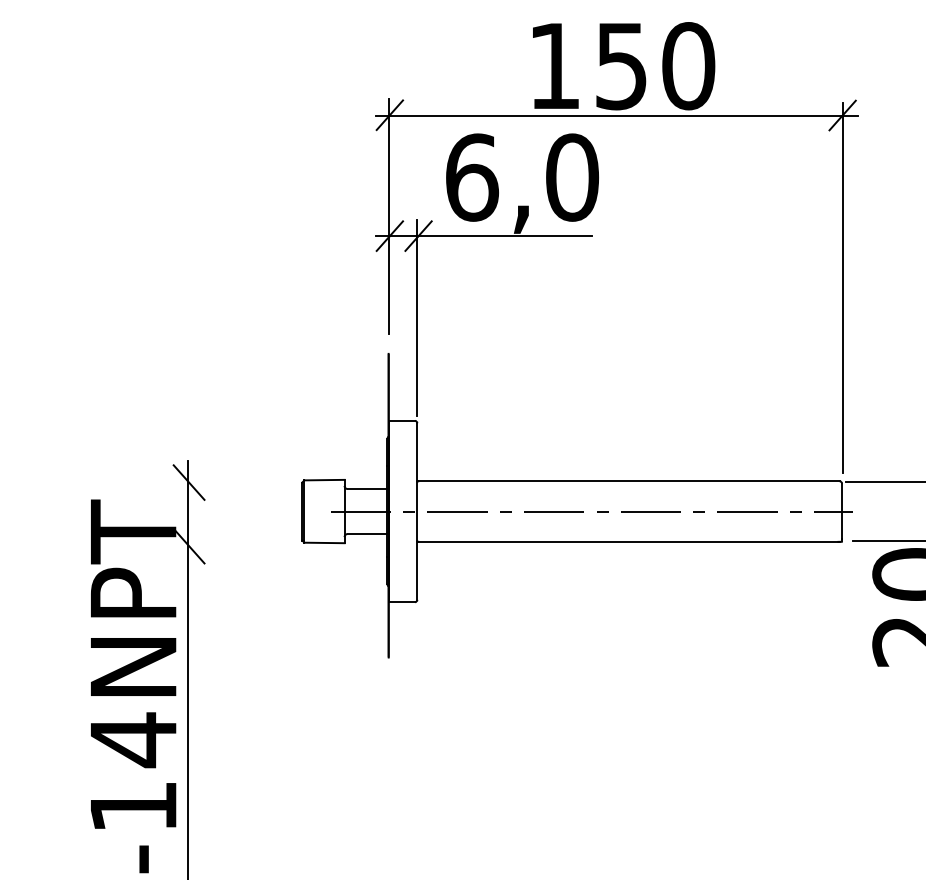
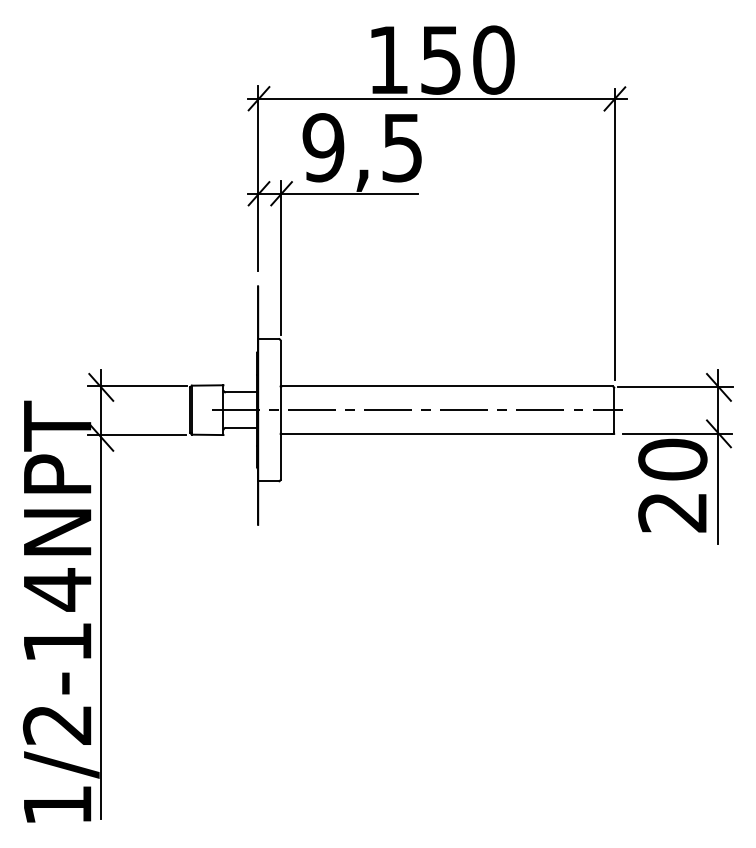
text: (521, 177) -> (362, 147), 6,0 -> 9,5
line: (235, 480) -> (137, 385), added
line: (235, 543) -> (137, 435), added

